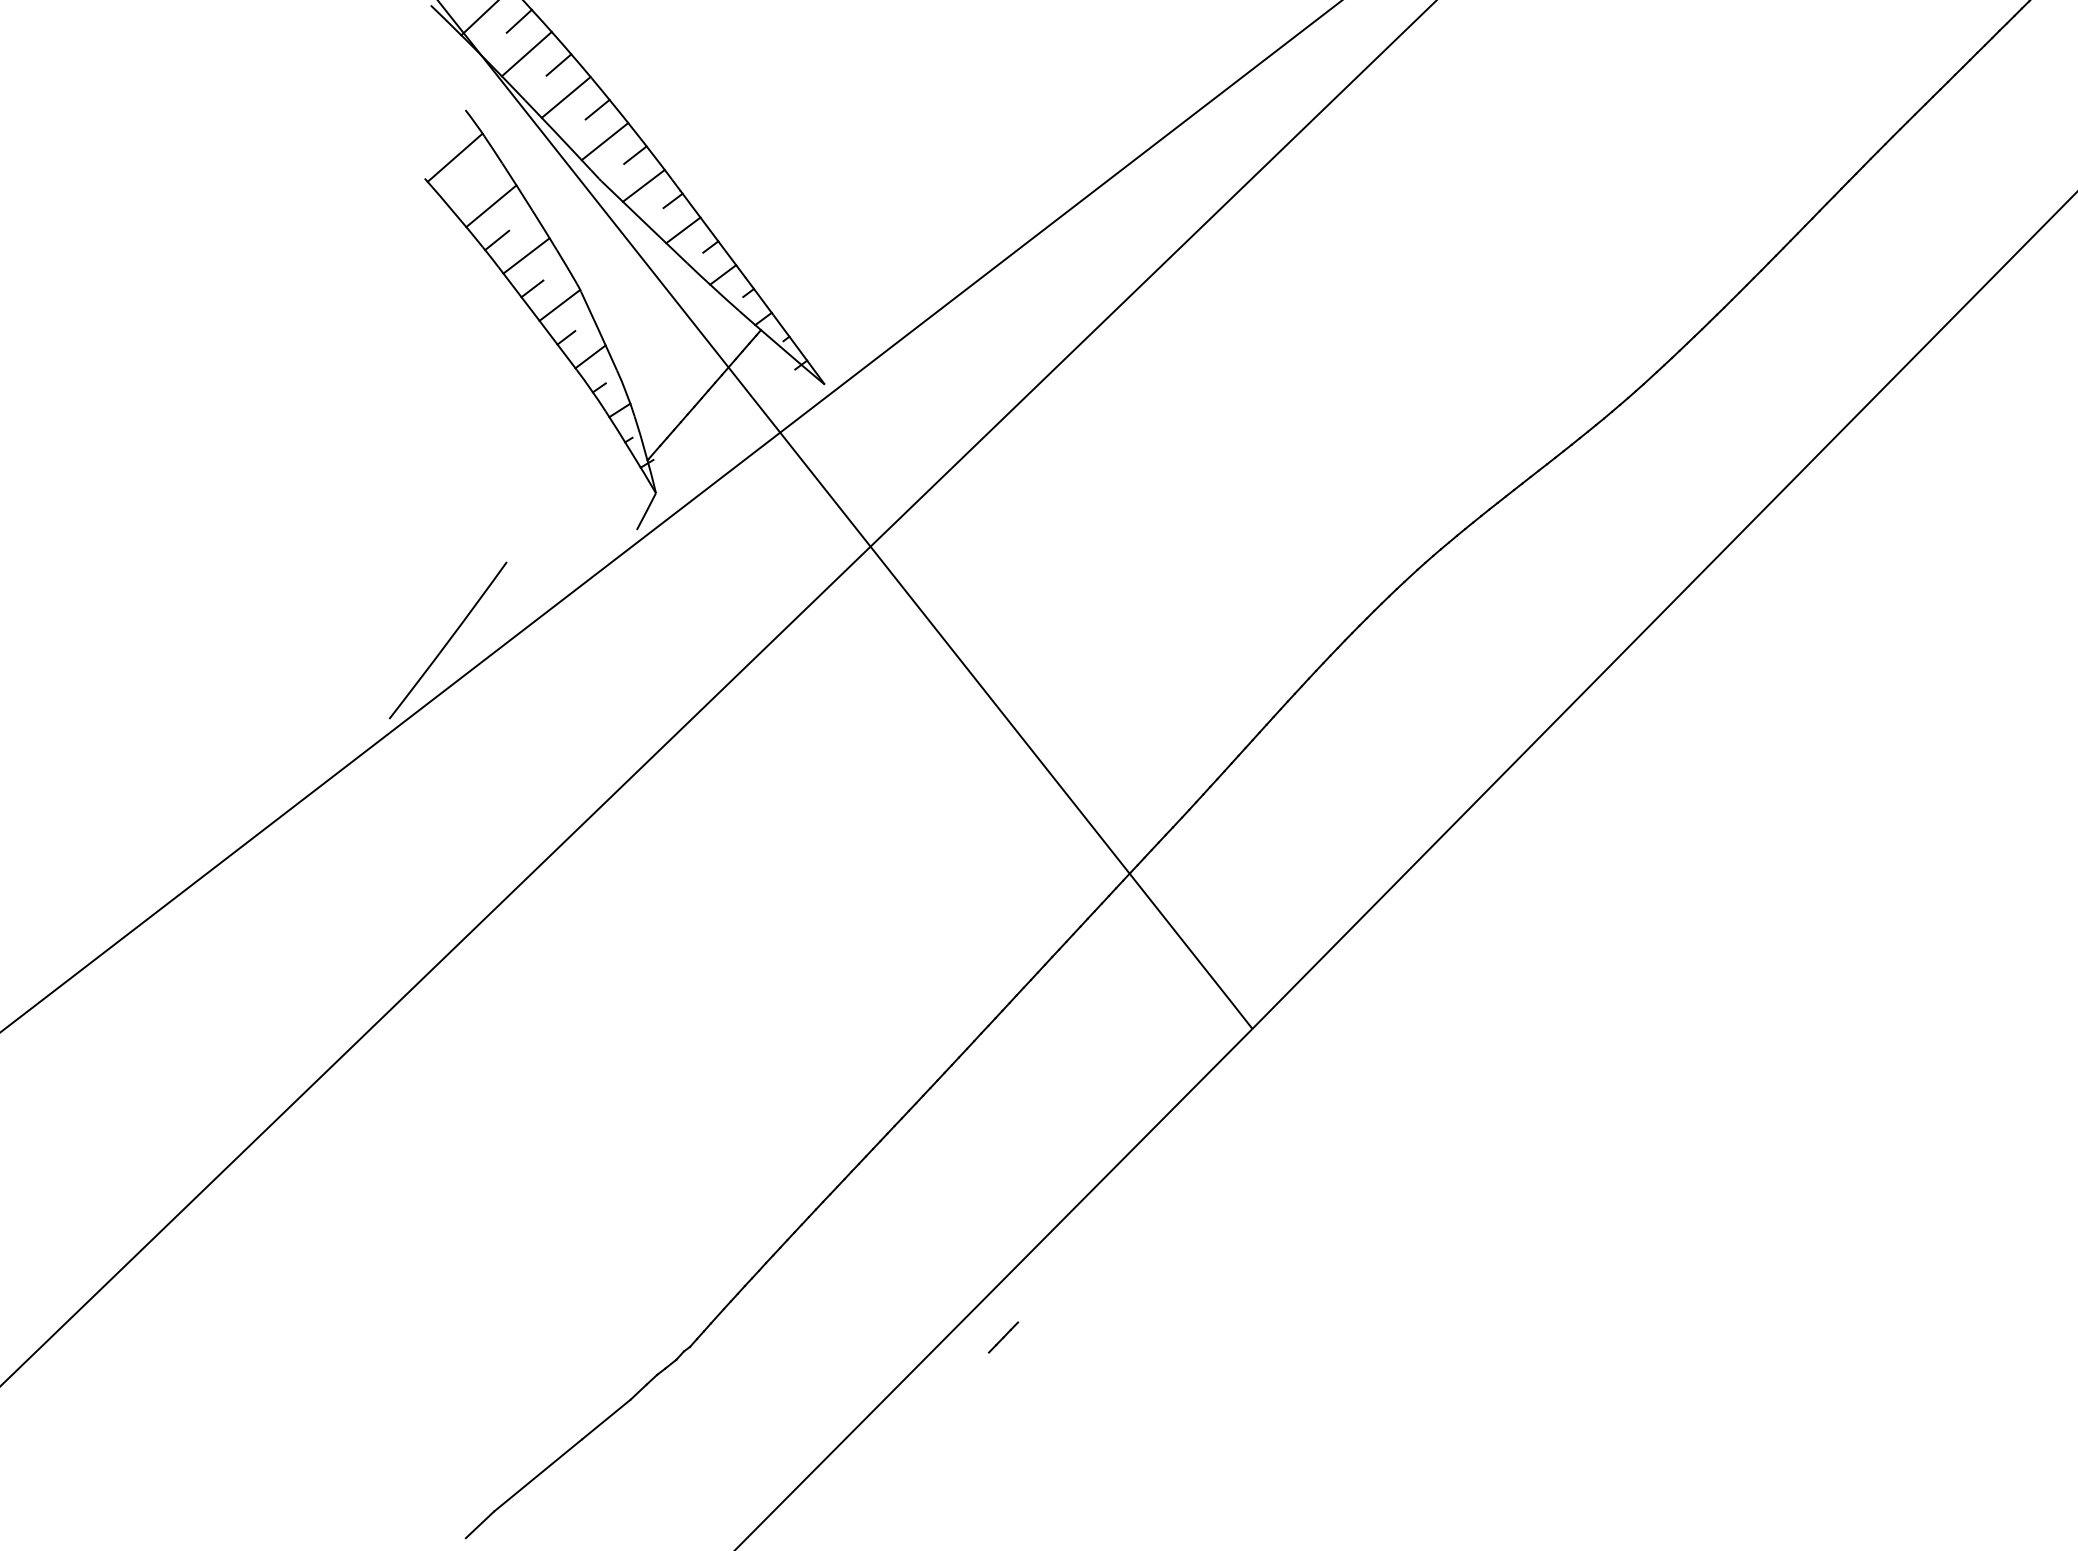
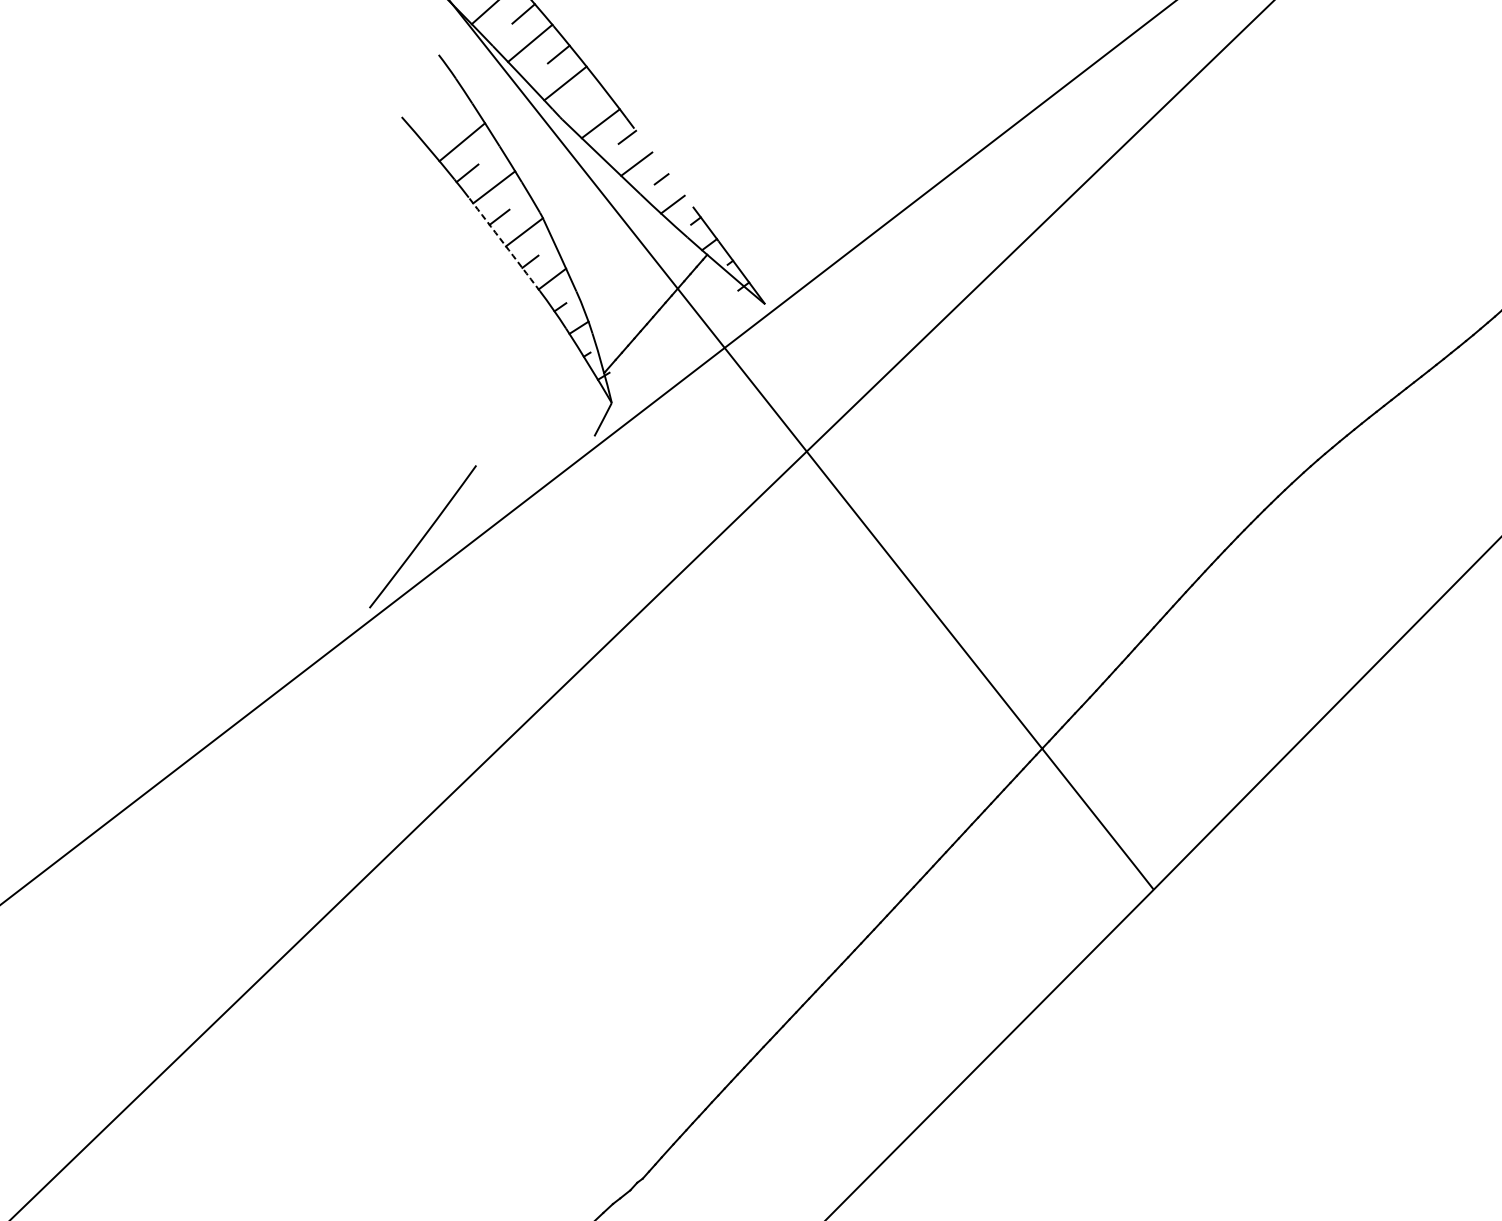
line: (635, 154) -> (593, 95), removed
line: (454, 157) -> (428, 97), removed
line: (712, 234) -> (663, 167), removed
arc: (537, 318) -> (504, 244), solid -> dashed
line: (1003, 1337) -> (927, 1170), removed

